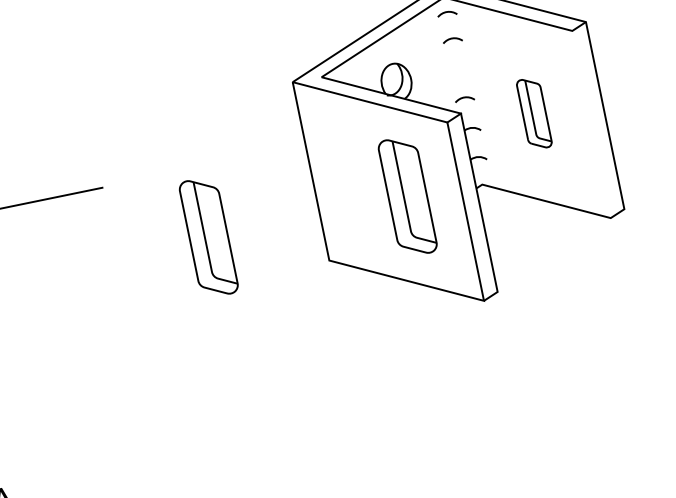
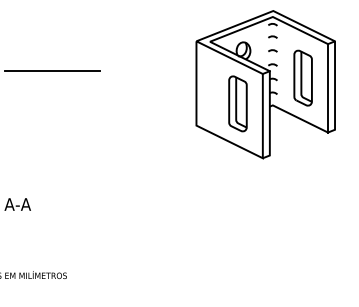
arc: (457, 68) -> (272, 50), added
part: (532, 112) -> (302, 77), size x1.67
line: (592, 124) -> (328, 88), added
part: (207, 236) -> (143, 103), removed

